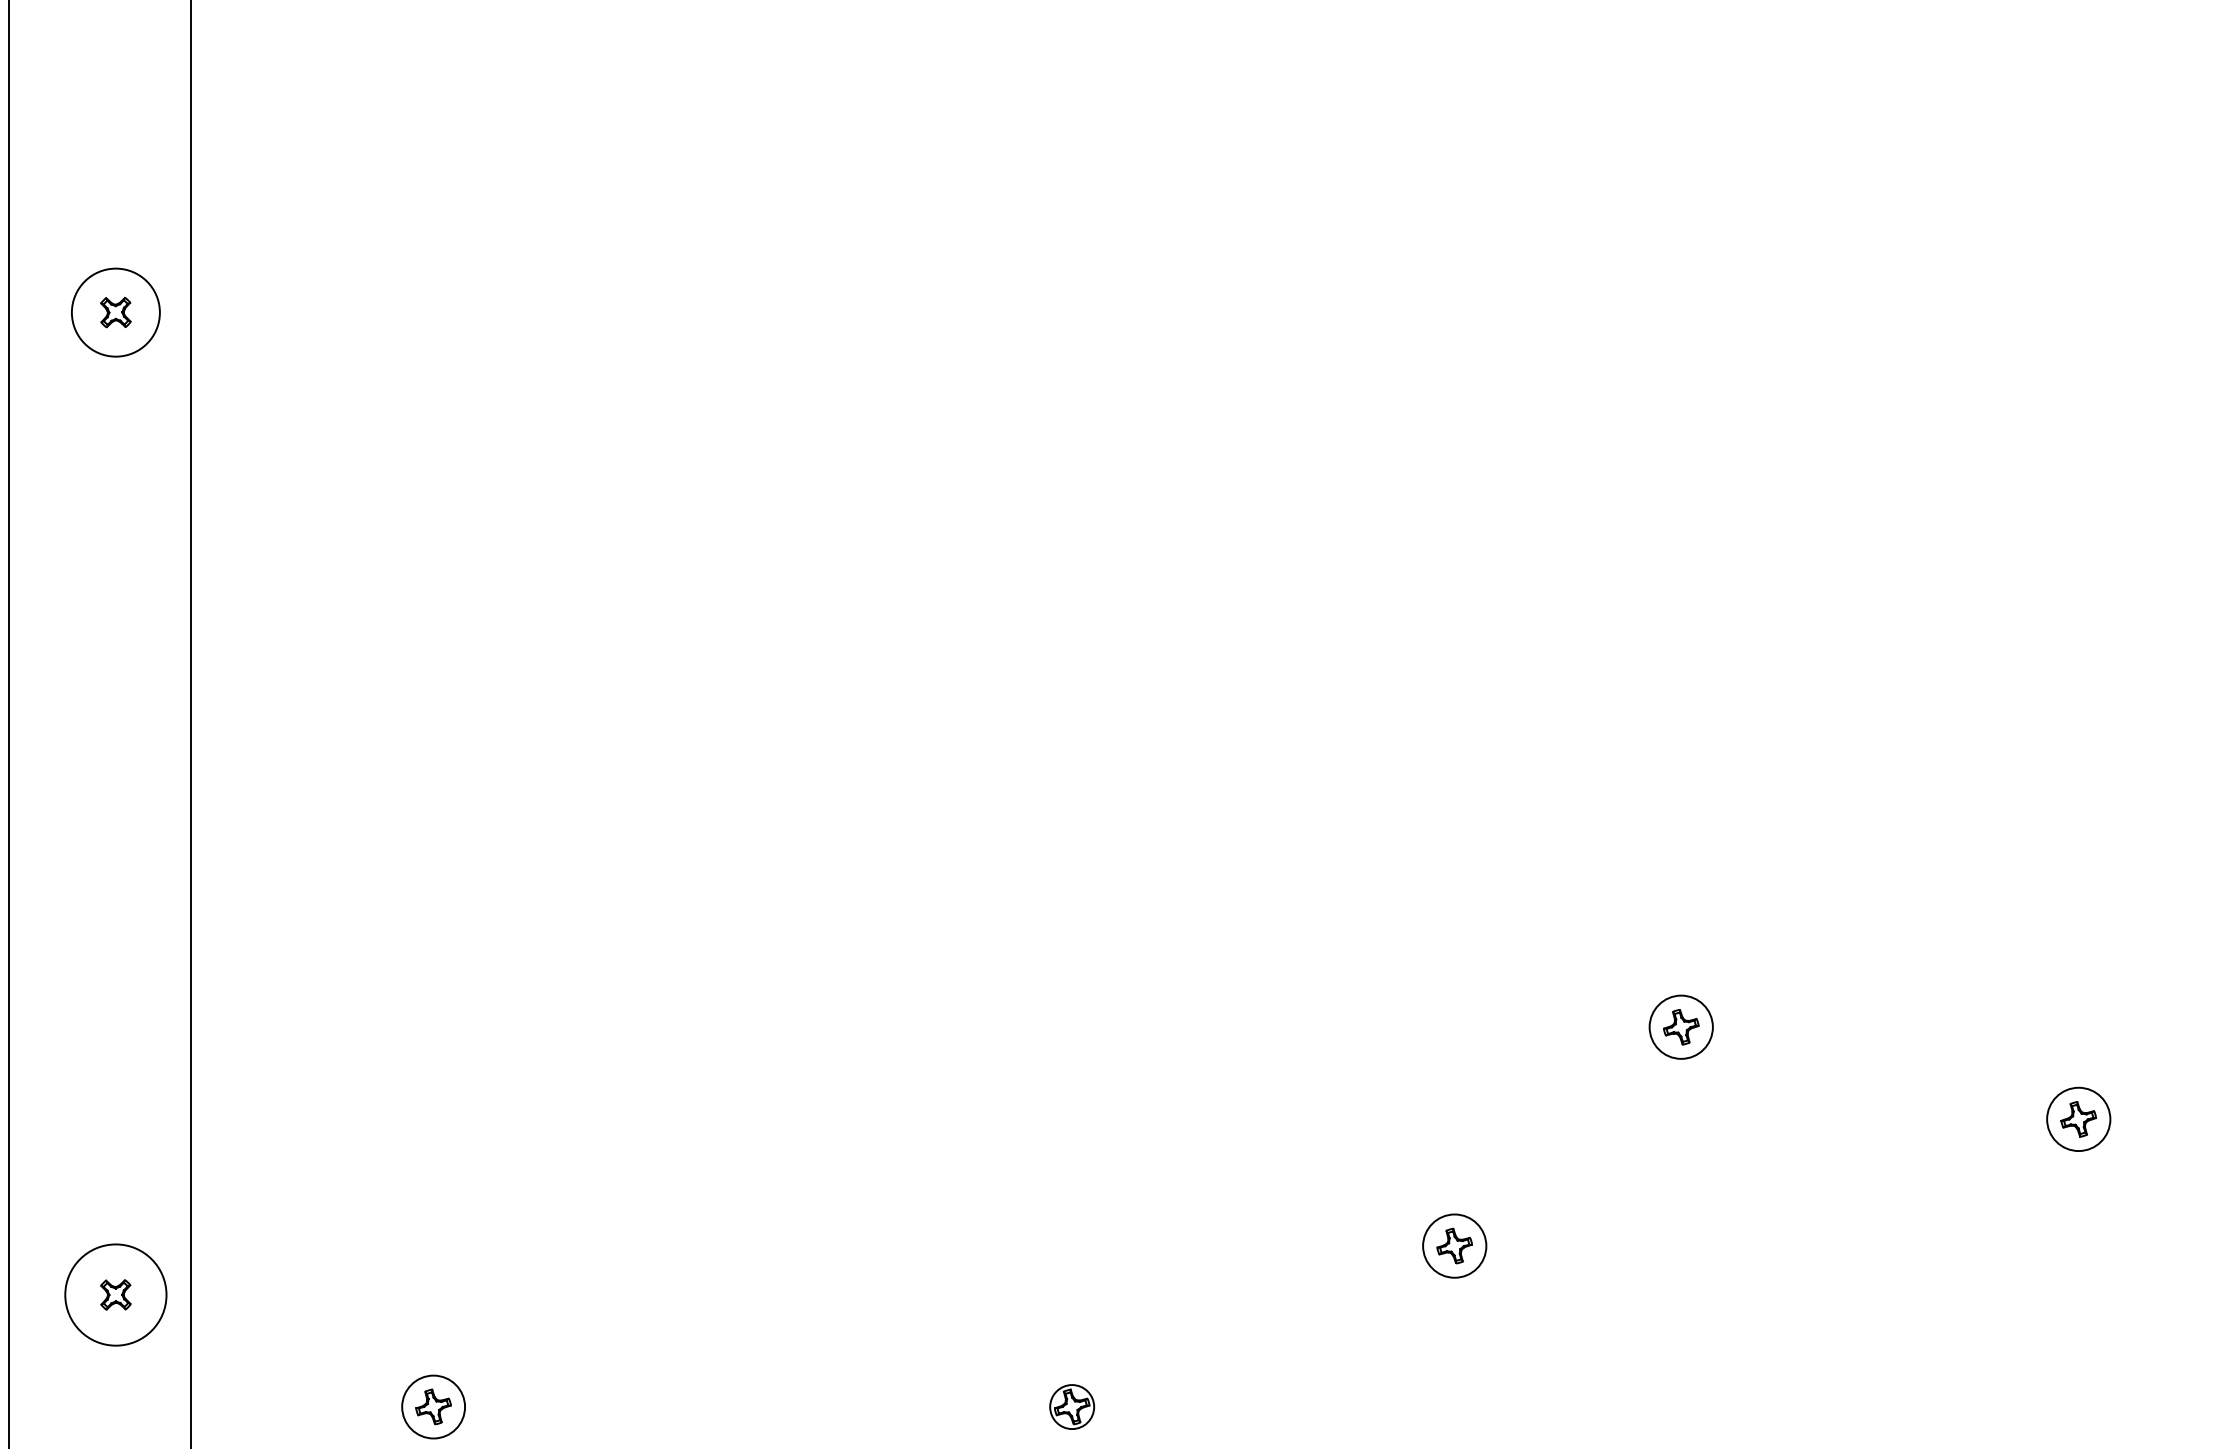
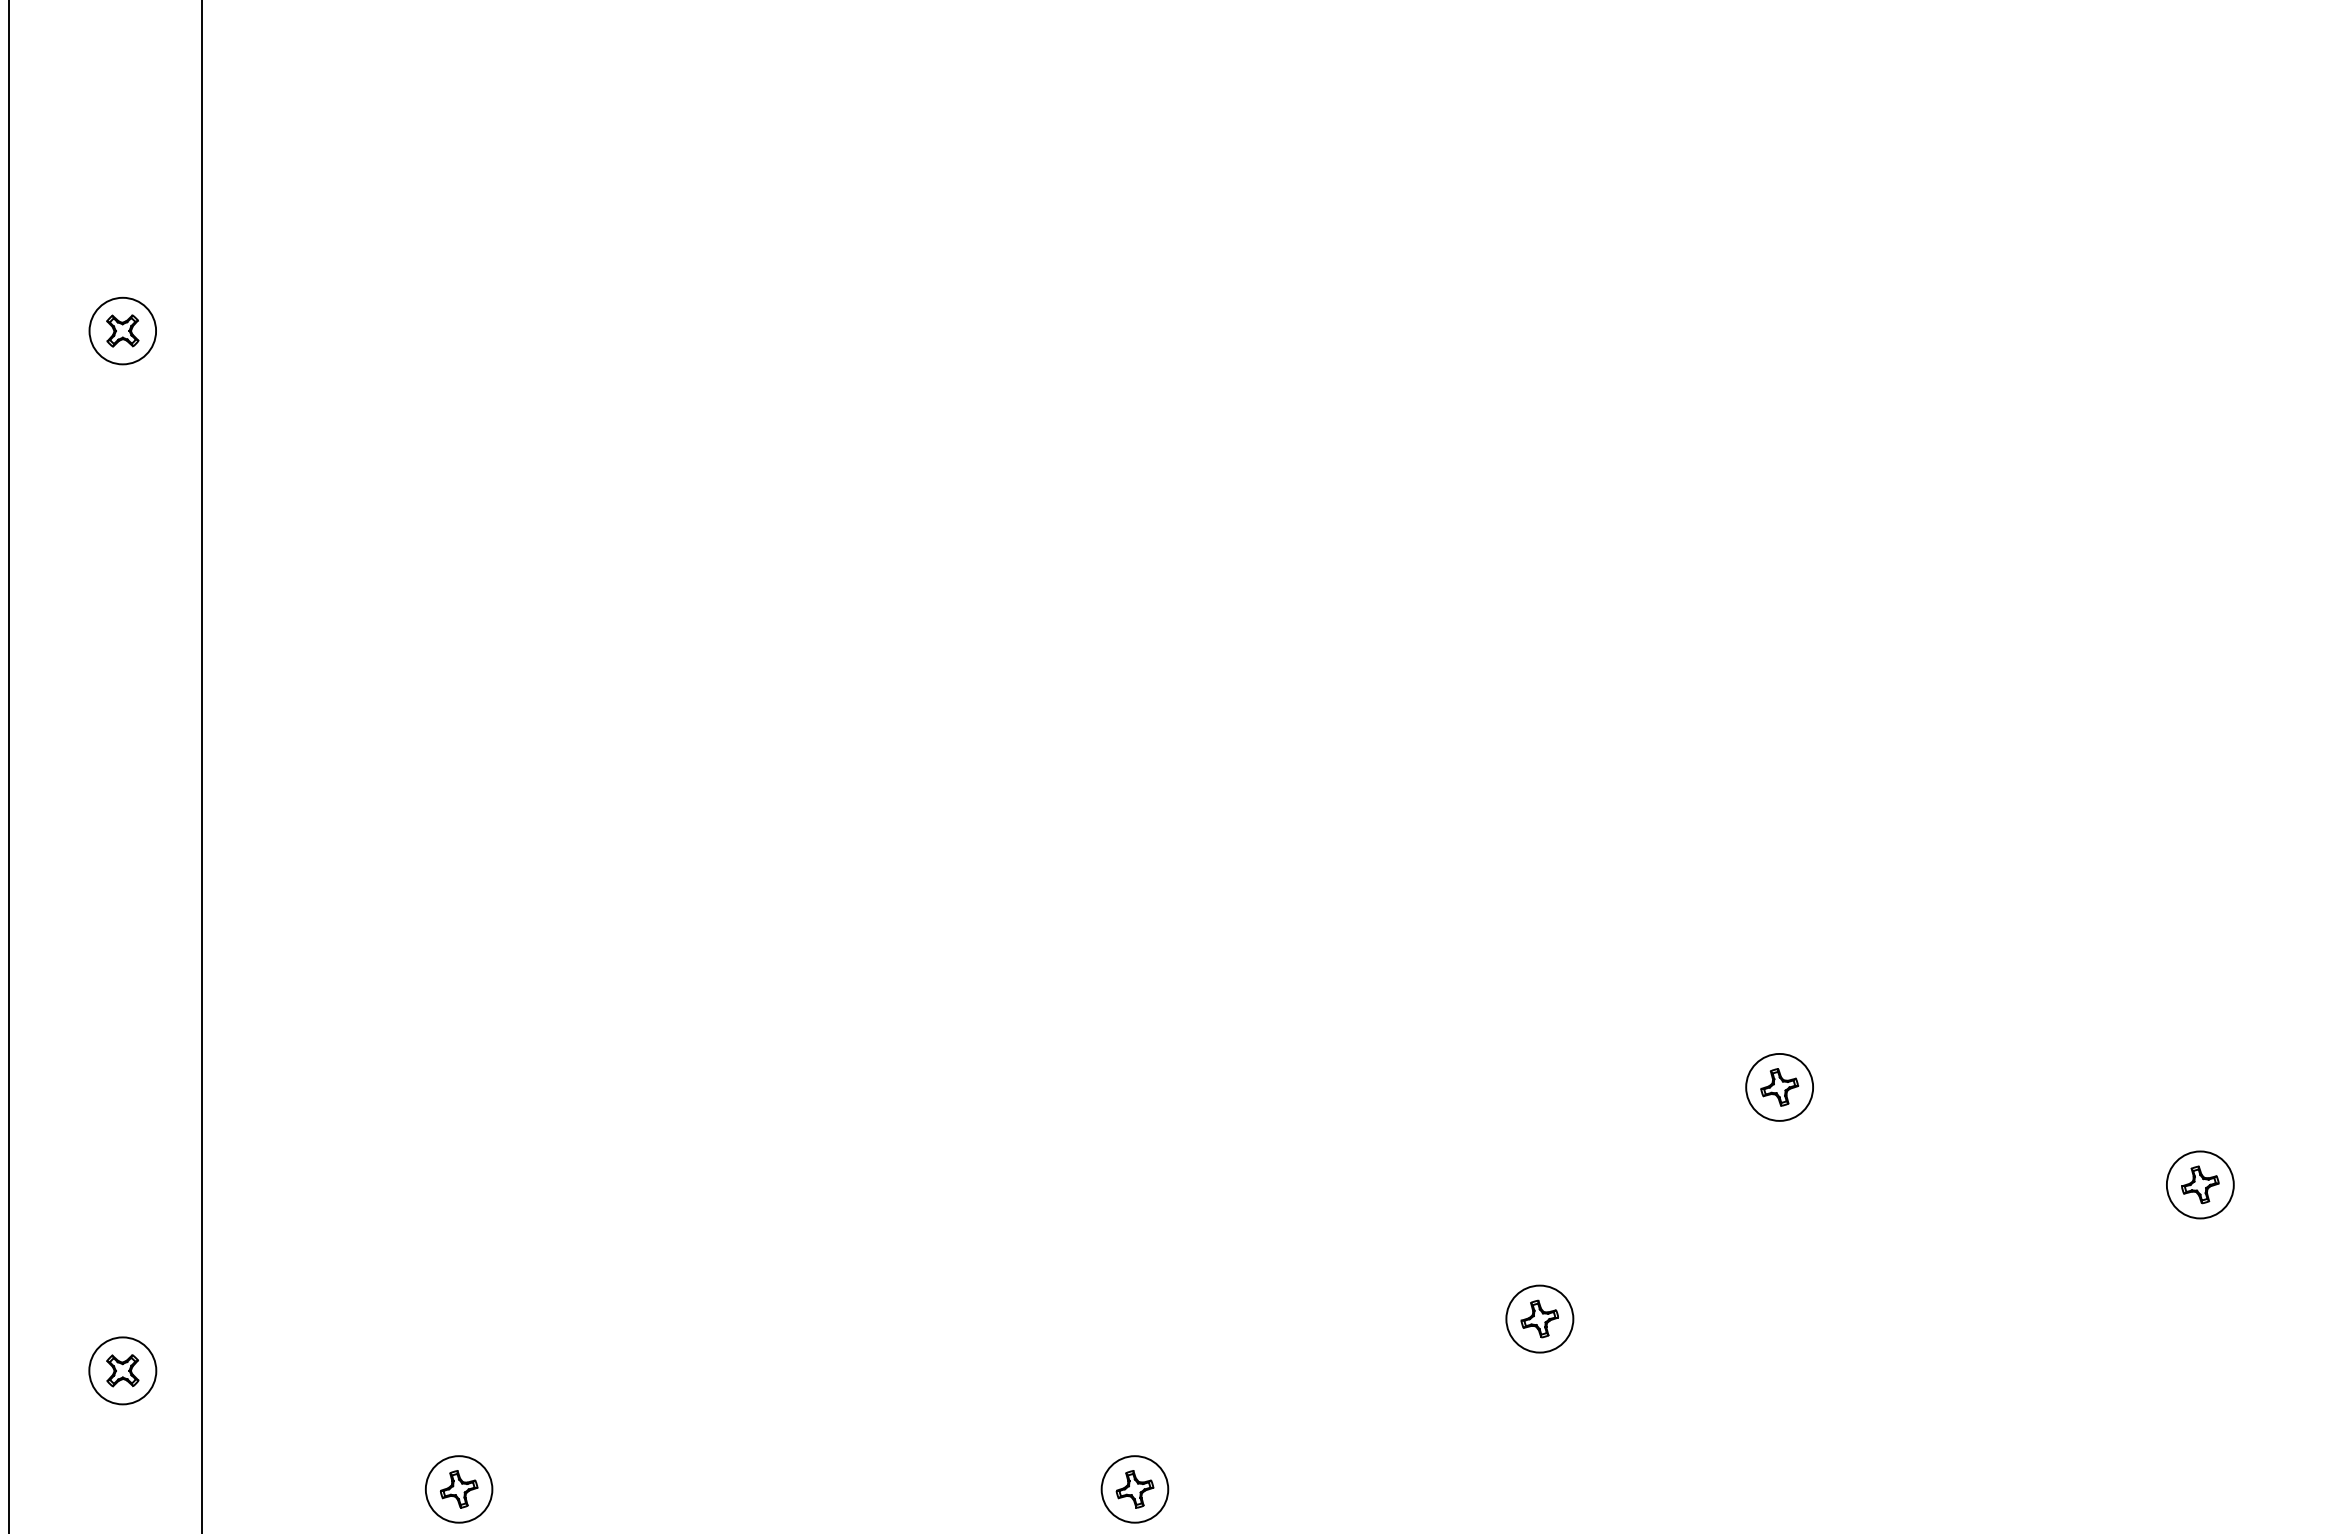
circle: (115, 312) -> (122, 330), size x0.71
circle: (115, 1294) -> (122, 1370), size x0.62
circle: (1071, 1407) -> (1134, 1489), size x1.43

